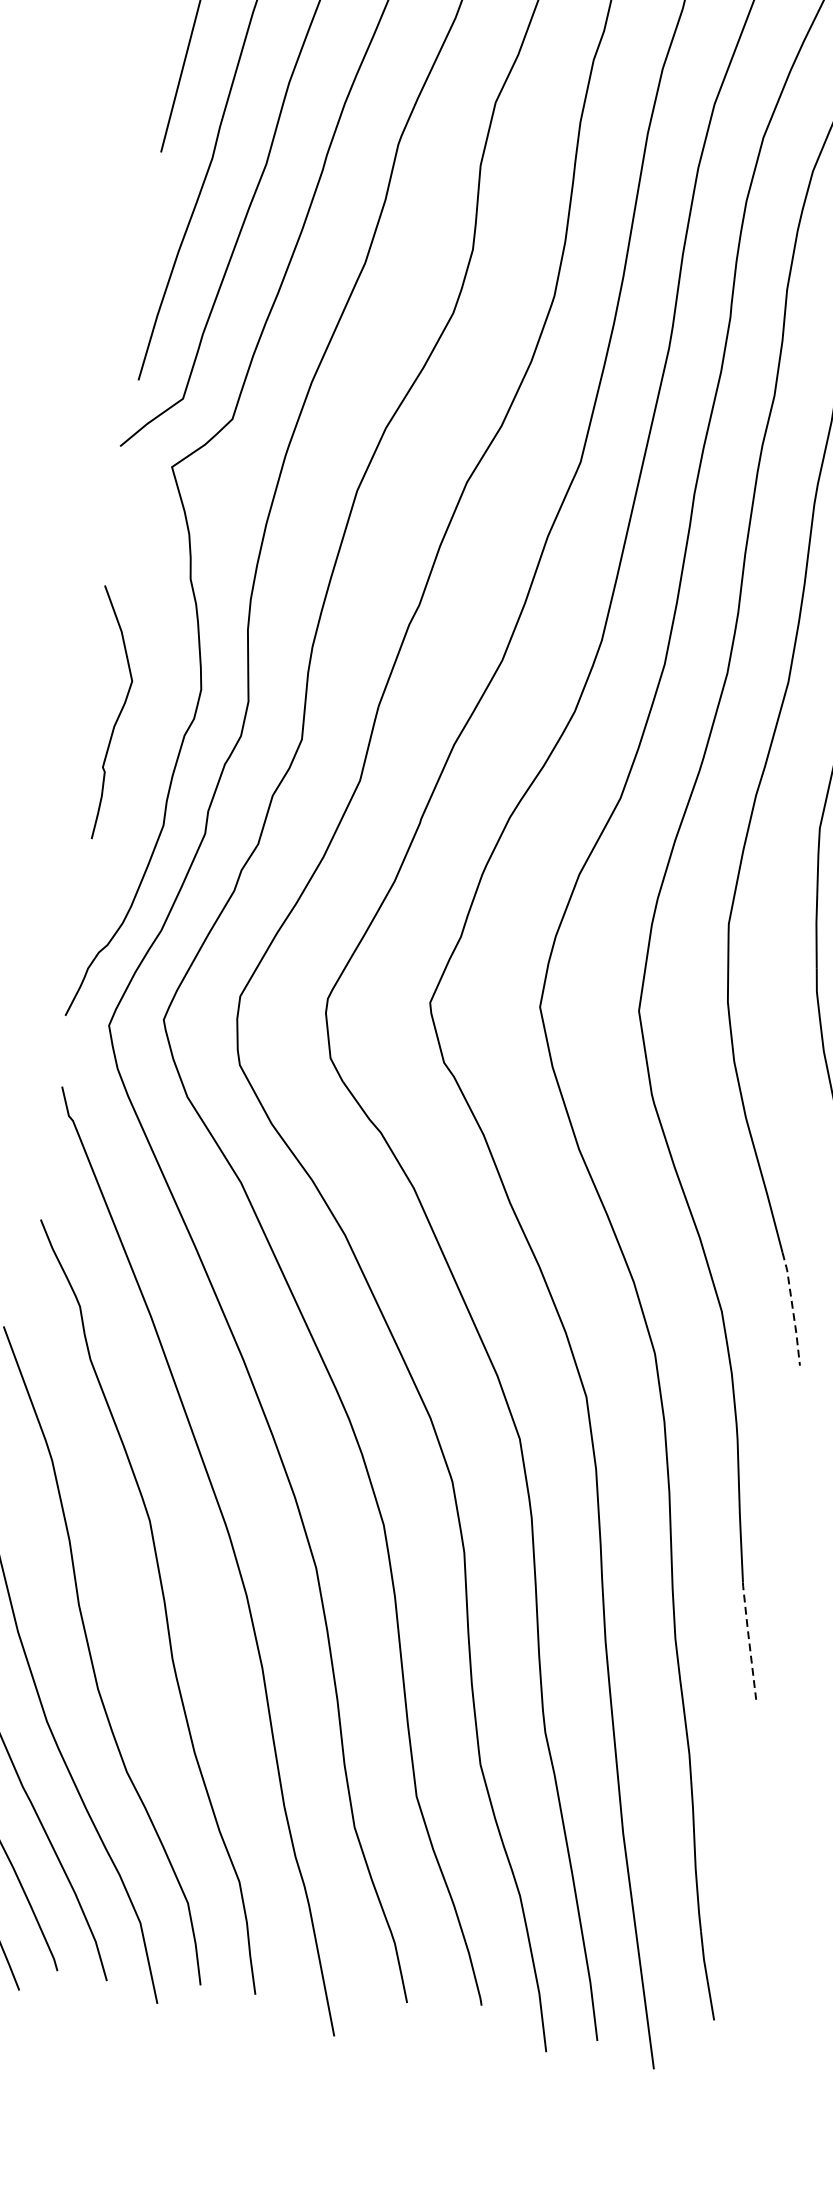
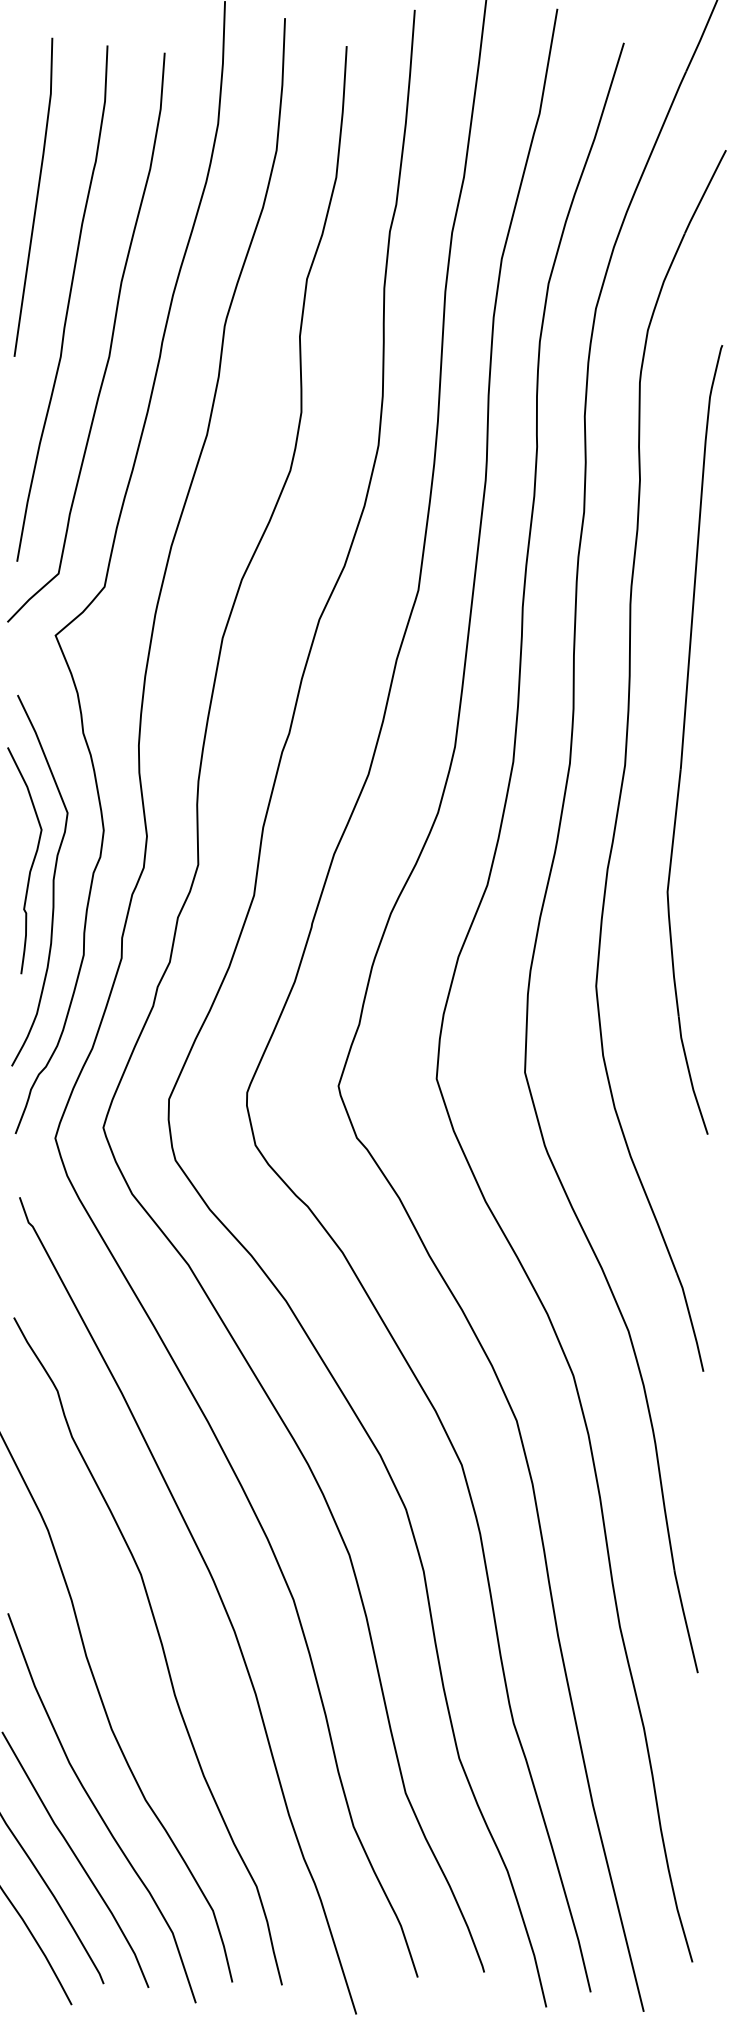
curve: (138, 738) -> (52, 880), added
line: (792, 1308) -> (691, 1321), dashed -> solid
line: (748, 1639) -> (685, 1620), dashed -> solid

